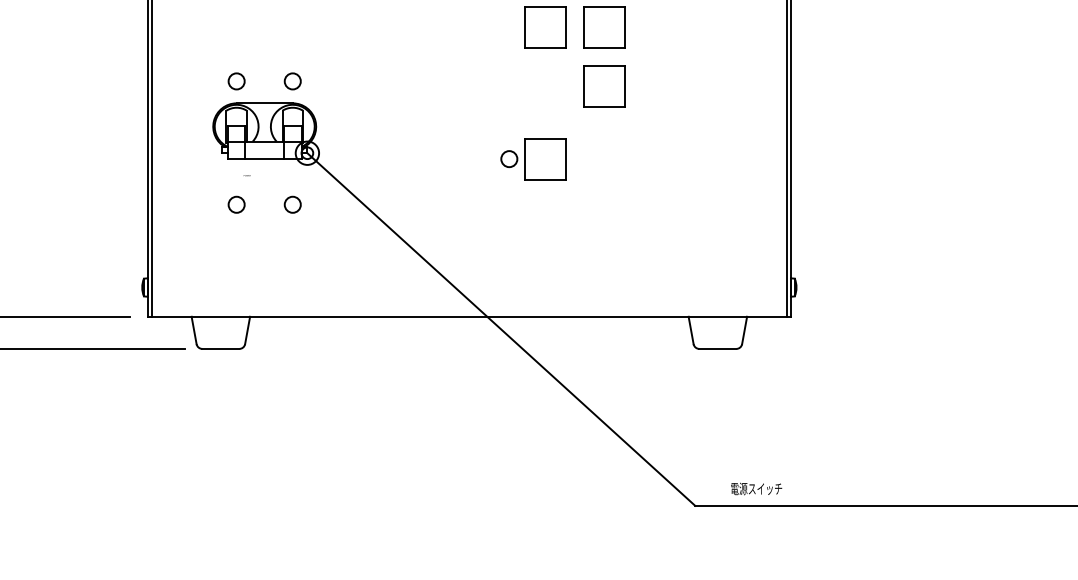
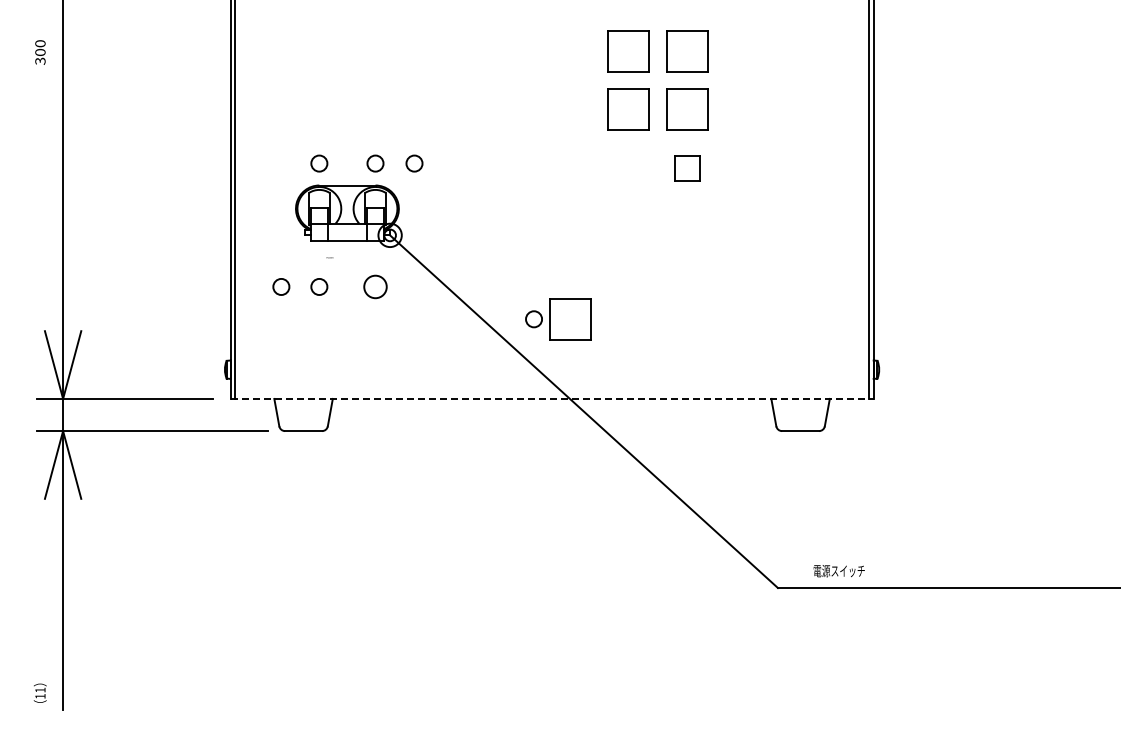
part: (331, 81) -> (414, 163), added
part: (604, 86) -> (687, 168), size x0.6
part: (533, 159) -> (558, 319), moved
part: (198, 204) -> (281, 286), added
part: (292, 204) -> (375, 286), size x1.4
line: (469, 316) -> (552, 398), solid -> dashed

